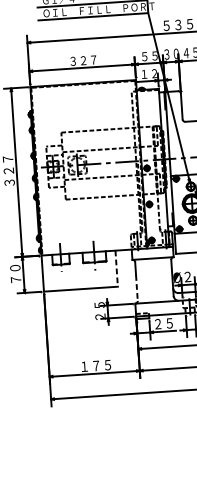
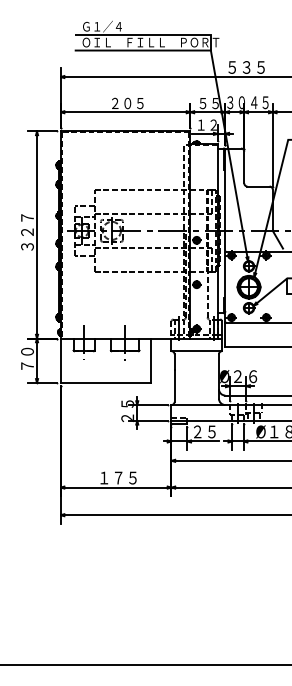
text: (83, 60) -> (127, 103), ３２７ -> ２０５
line: (116, 269) -> (151, 361), dashed -> solid
line: (136, 288) -> (174, 386), dashed -> solid

